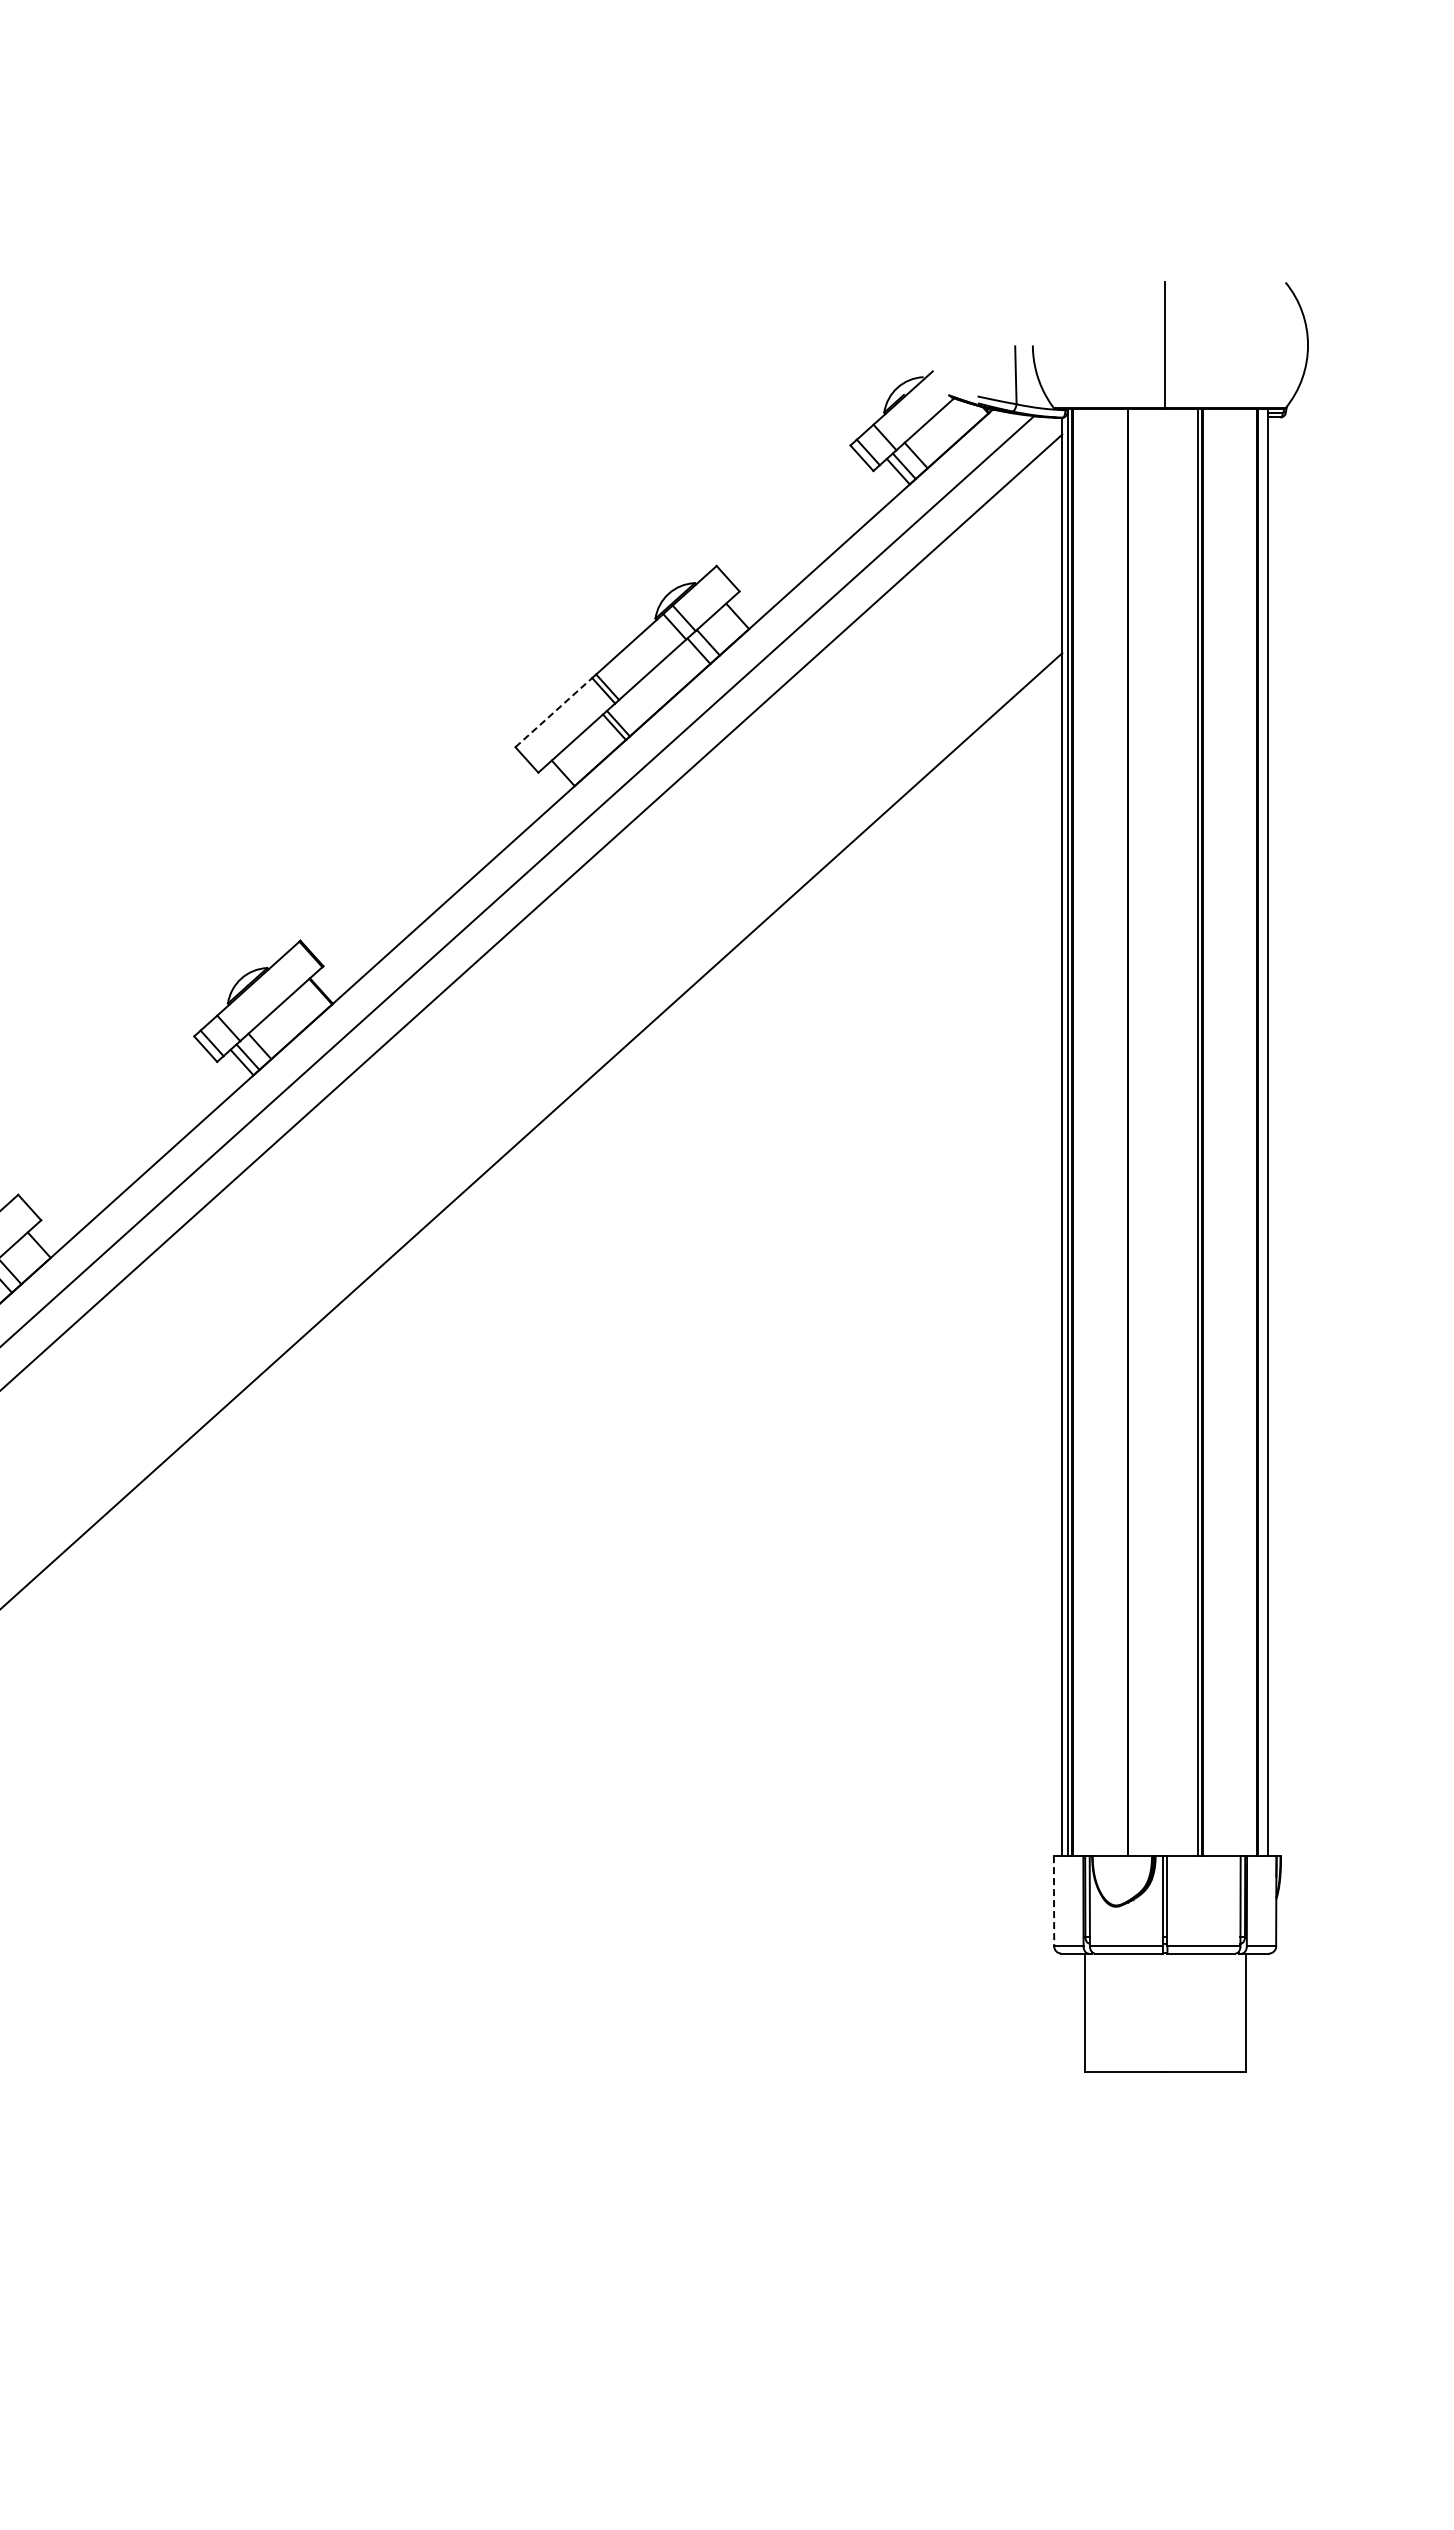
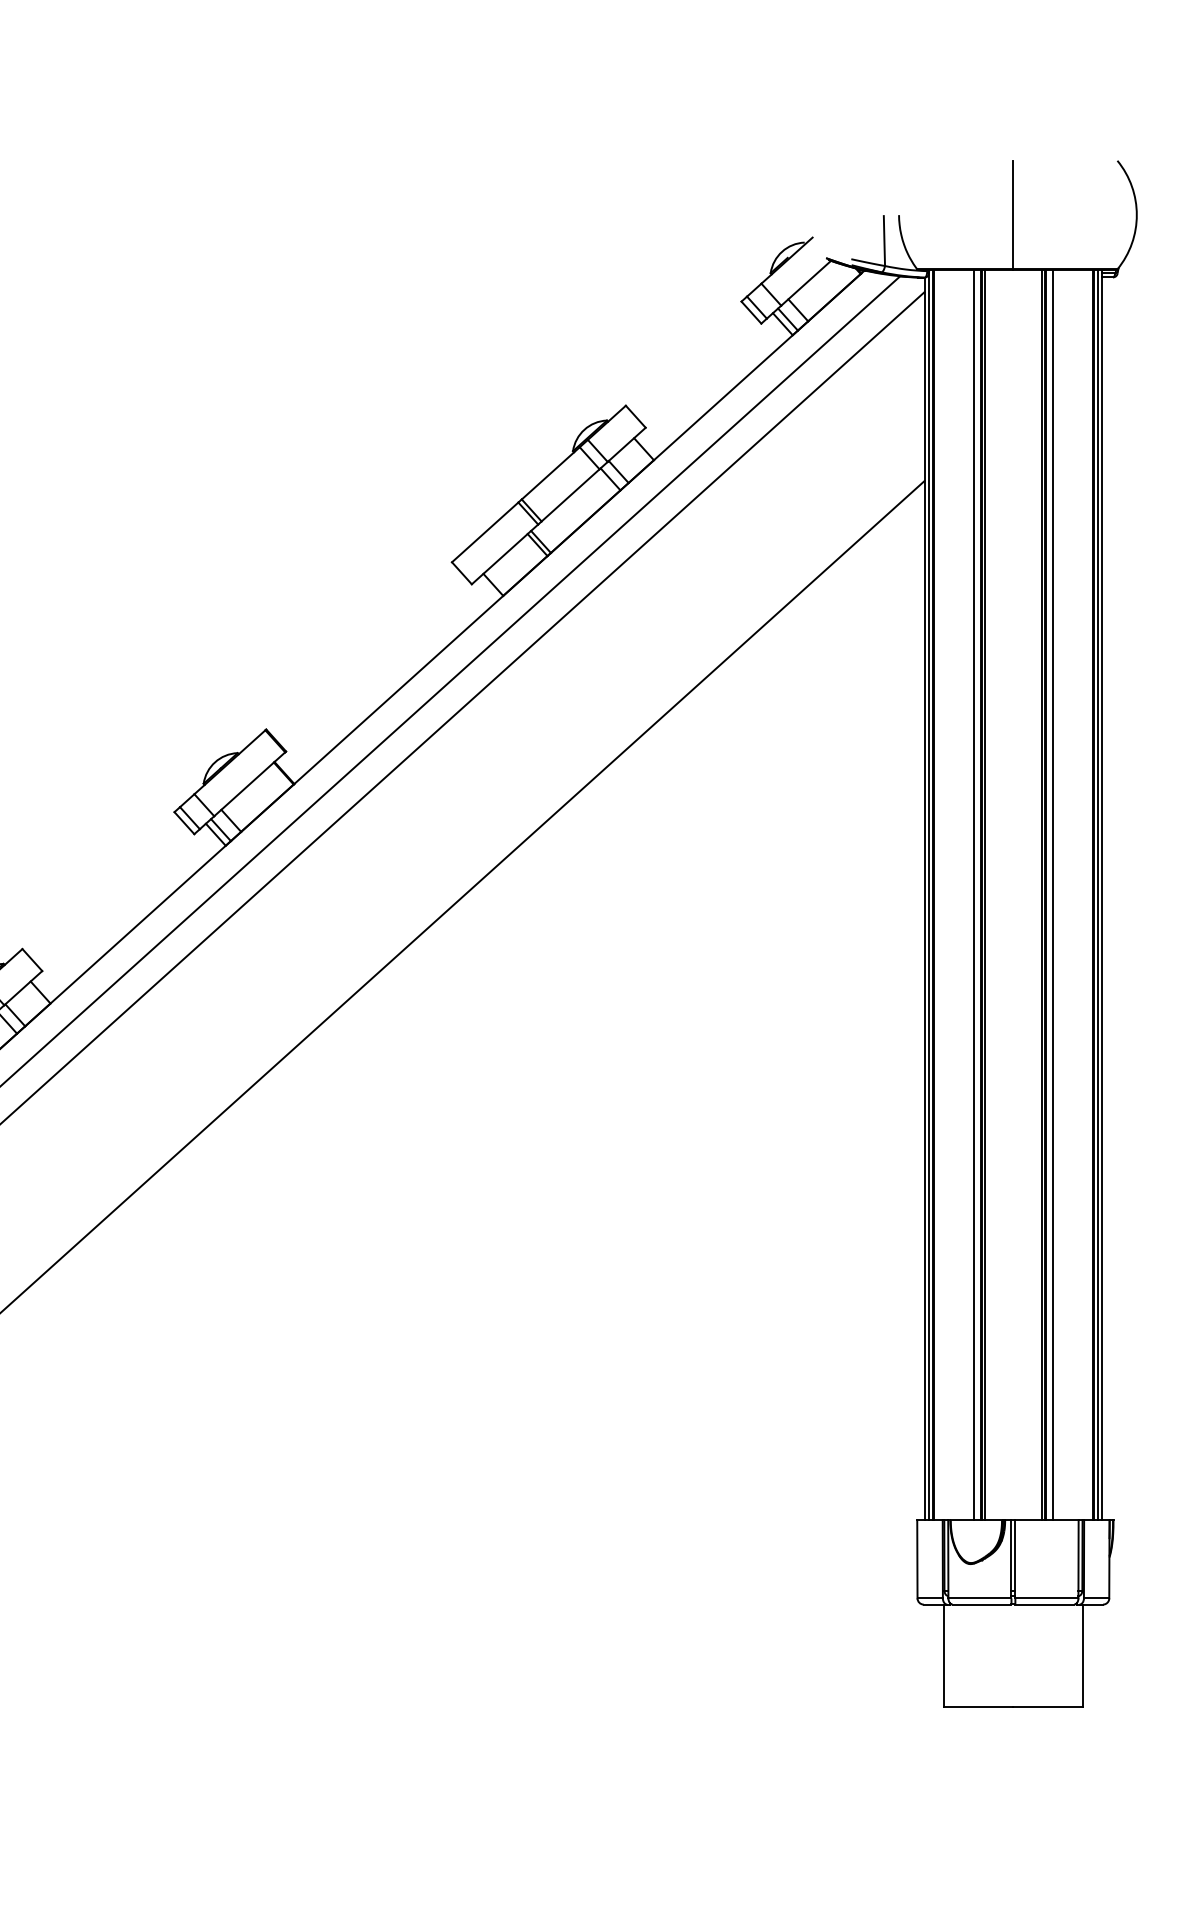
line: (553, 712) -> (484, 532), dashed -> solid
line: (1119, 1132) -> (973, 895), added
line: (1132, 1132) -> (985, 895), added
line: (1211, 1132) -> (1053, 895), added
line: (1262, 1132) -> (1097, 895), added
line: (1054, 1901) -> (917, 1559), dashed -> solid

